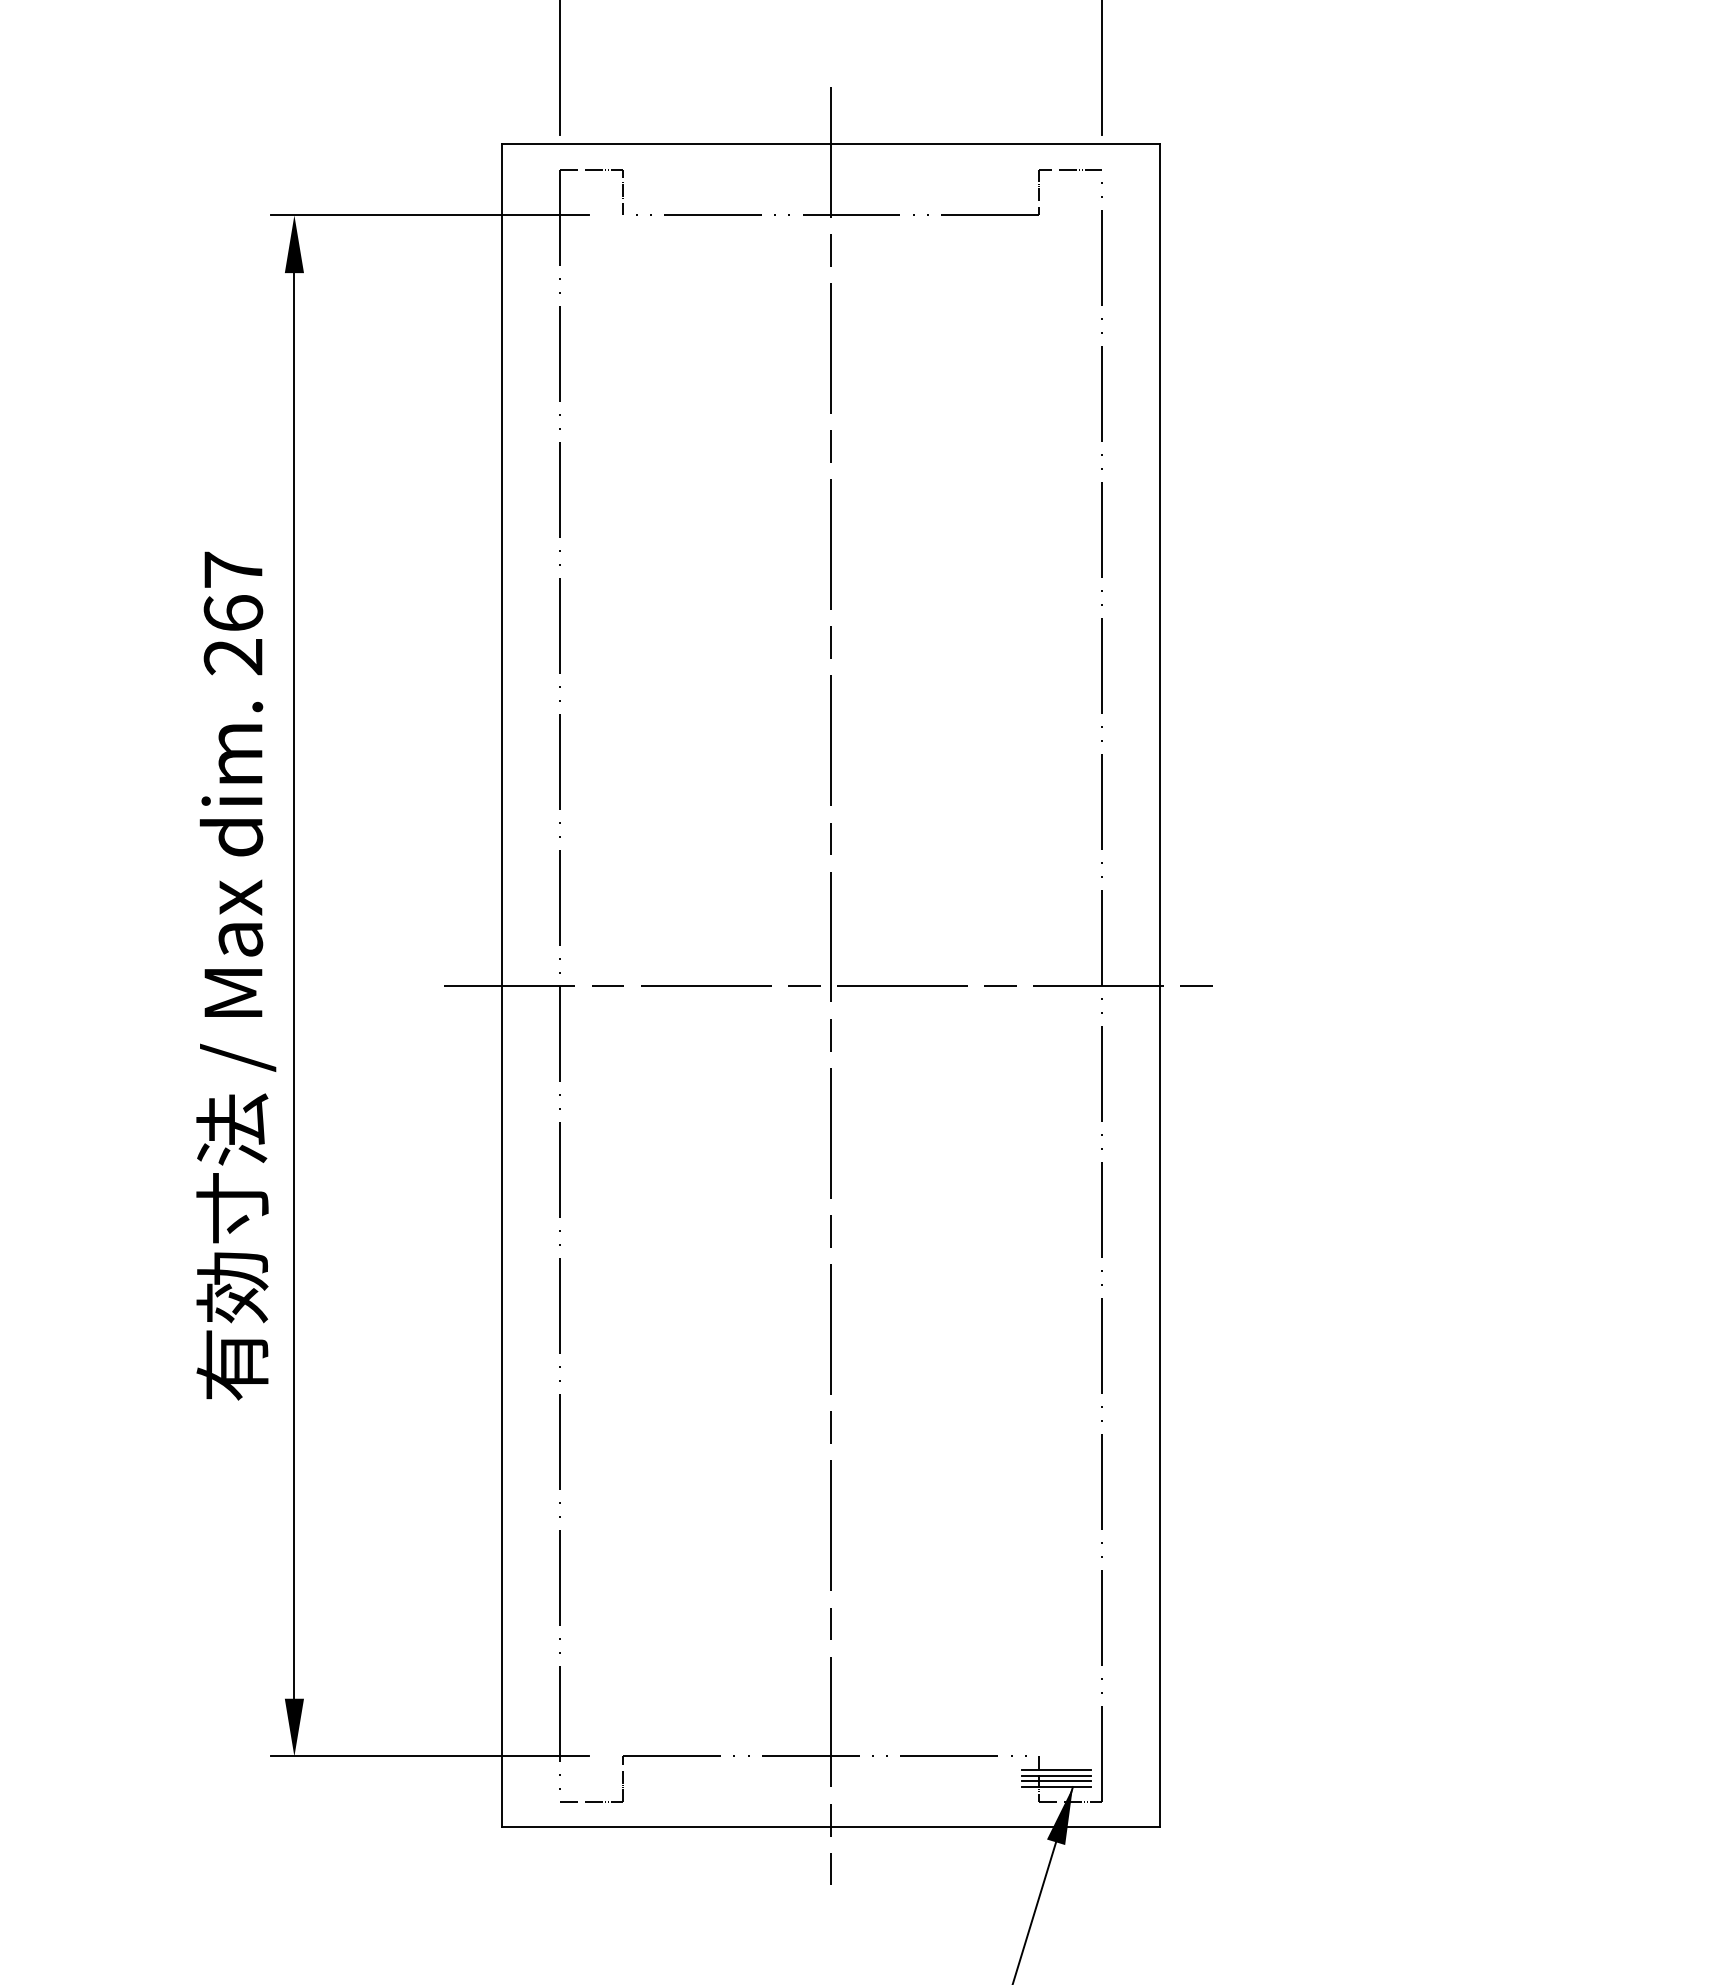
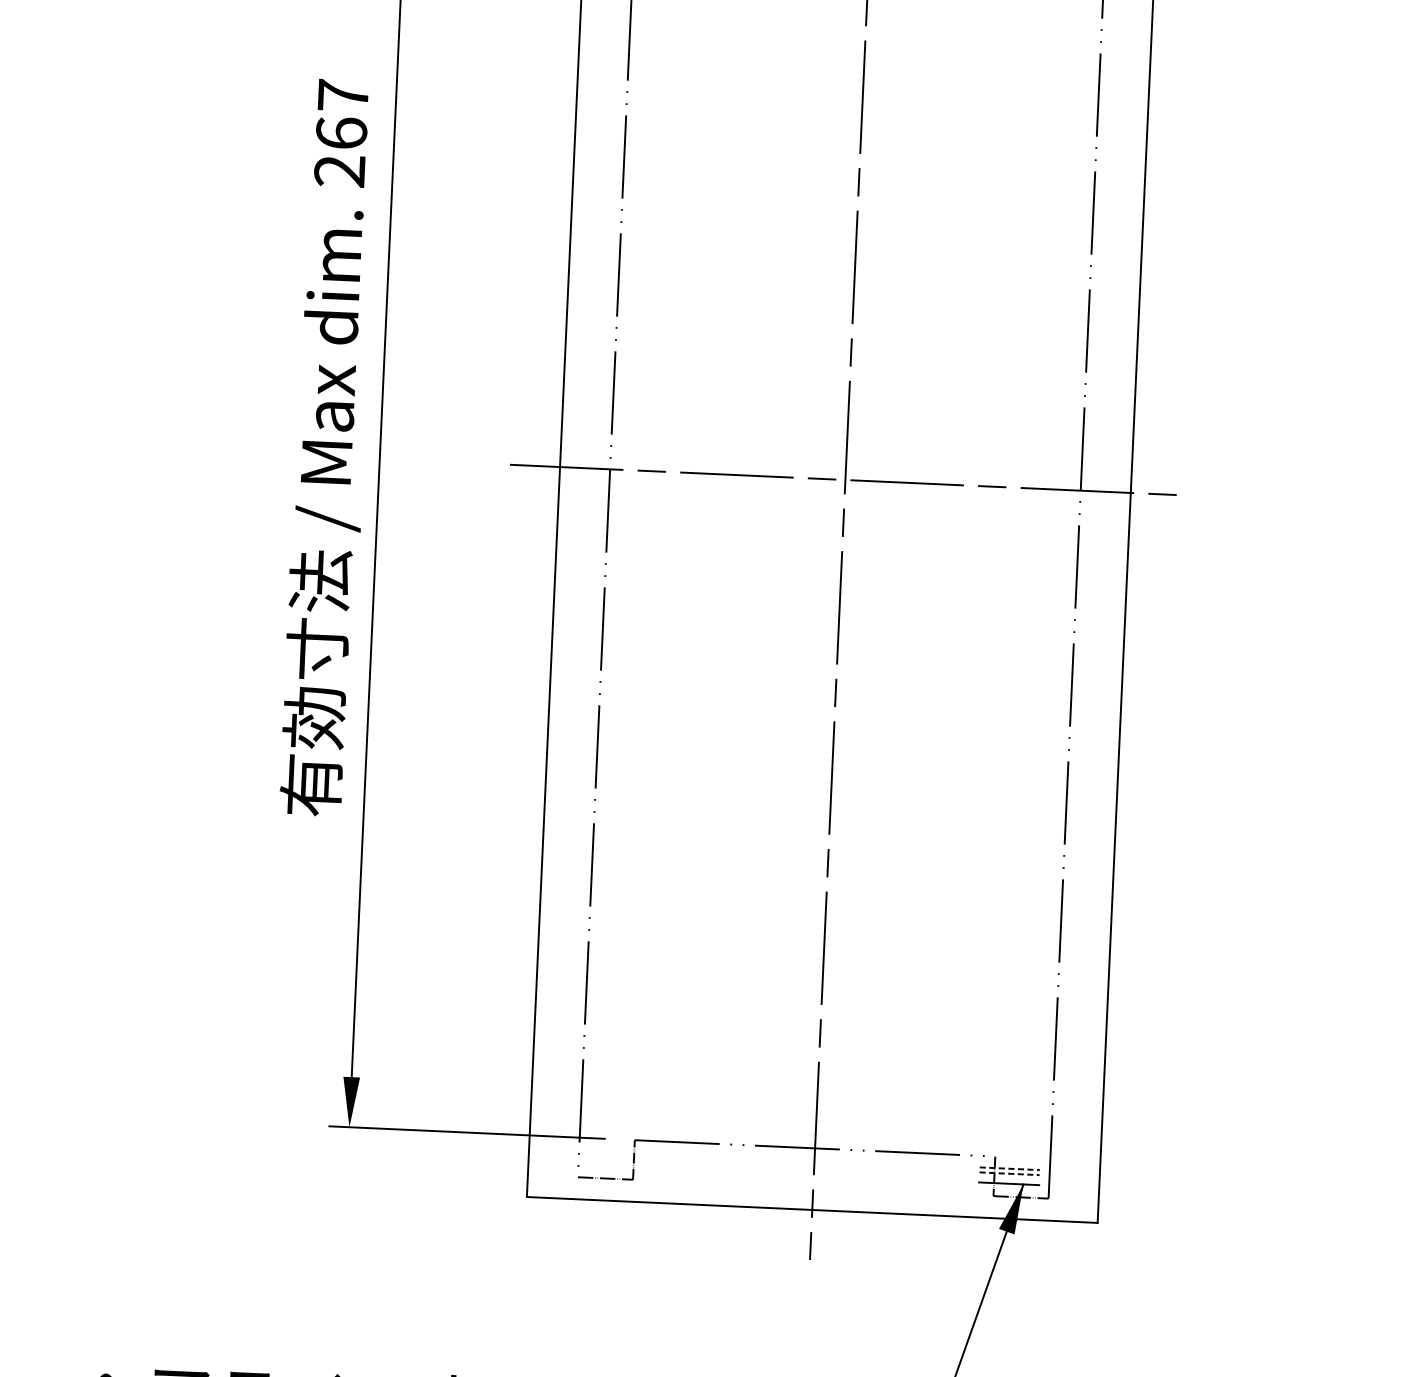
line: (1056, 1769) -> (1009, 1168), solid -> dashed
line: (1056, 1775) -> (1009, 1173), solid -> dashed
line: (1055, 1781) -> (1008, 1178), removed

